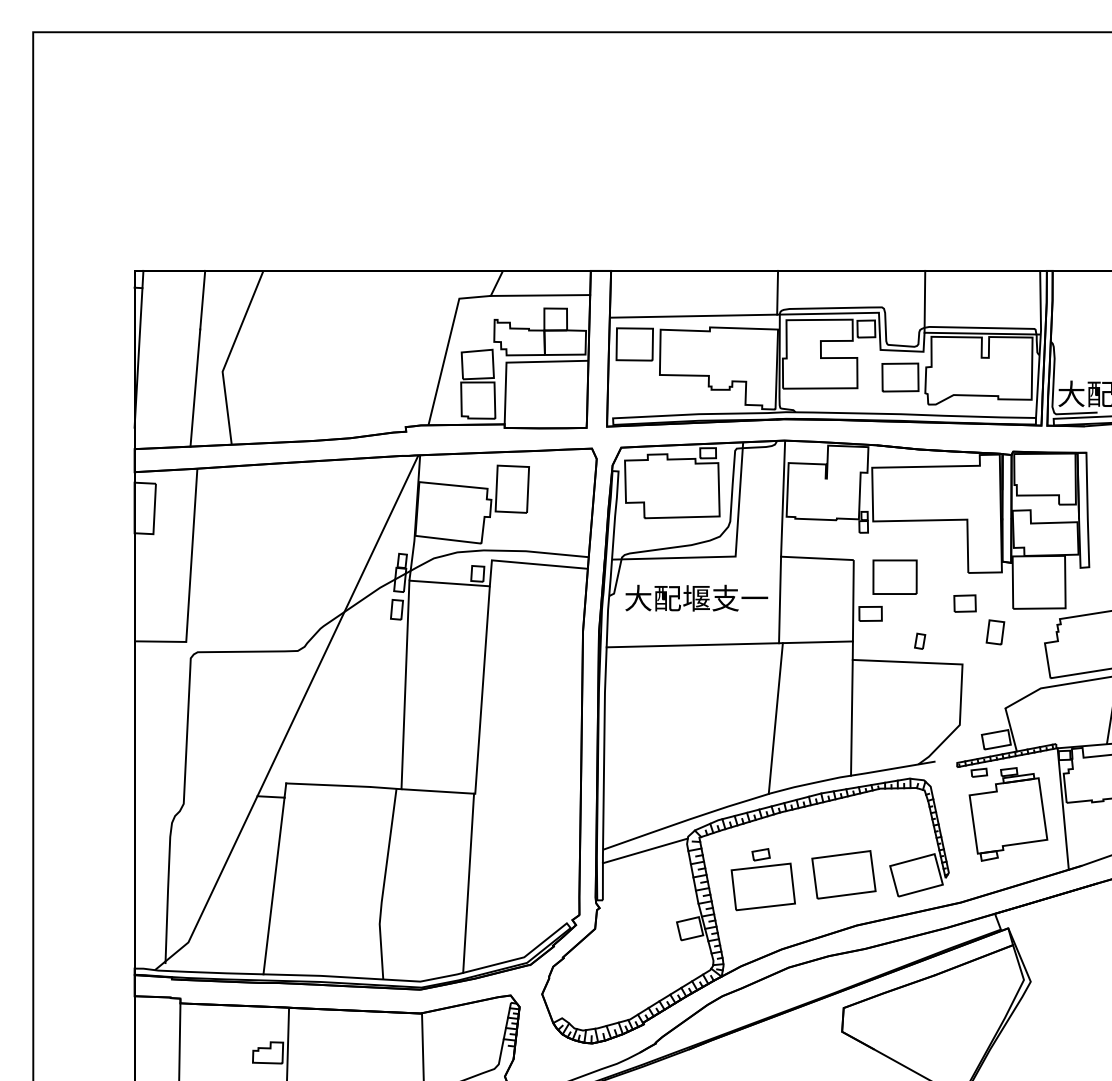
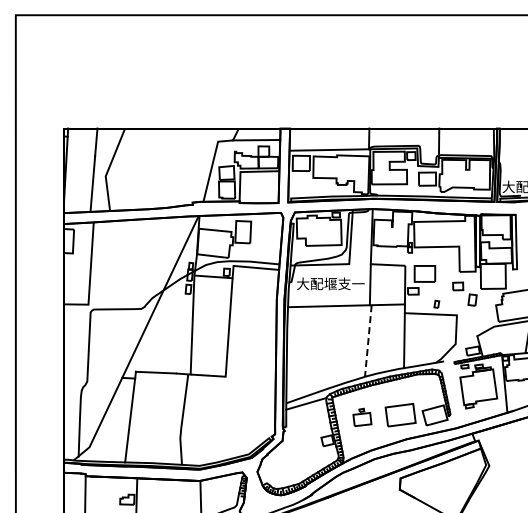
line: (776, 719) -> (368, 341), solid -> dashed
part: (763, 879) -> (362, 417), size x0.6
line: (468, 881) -> (222, 418), removed

